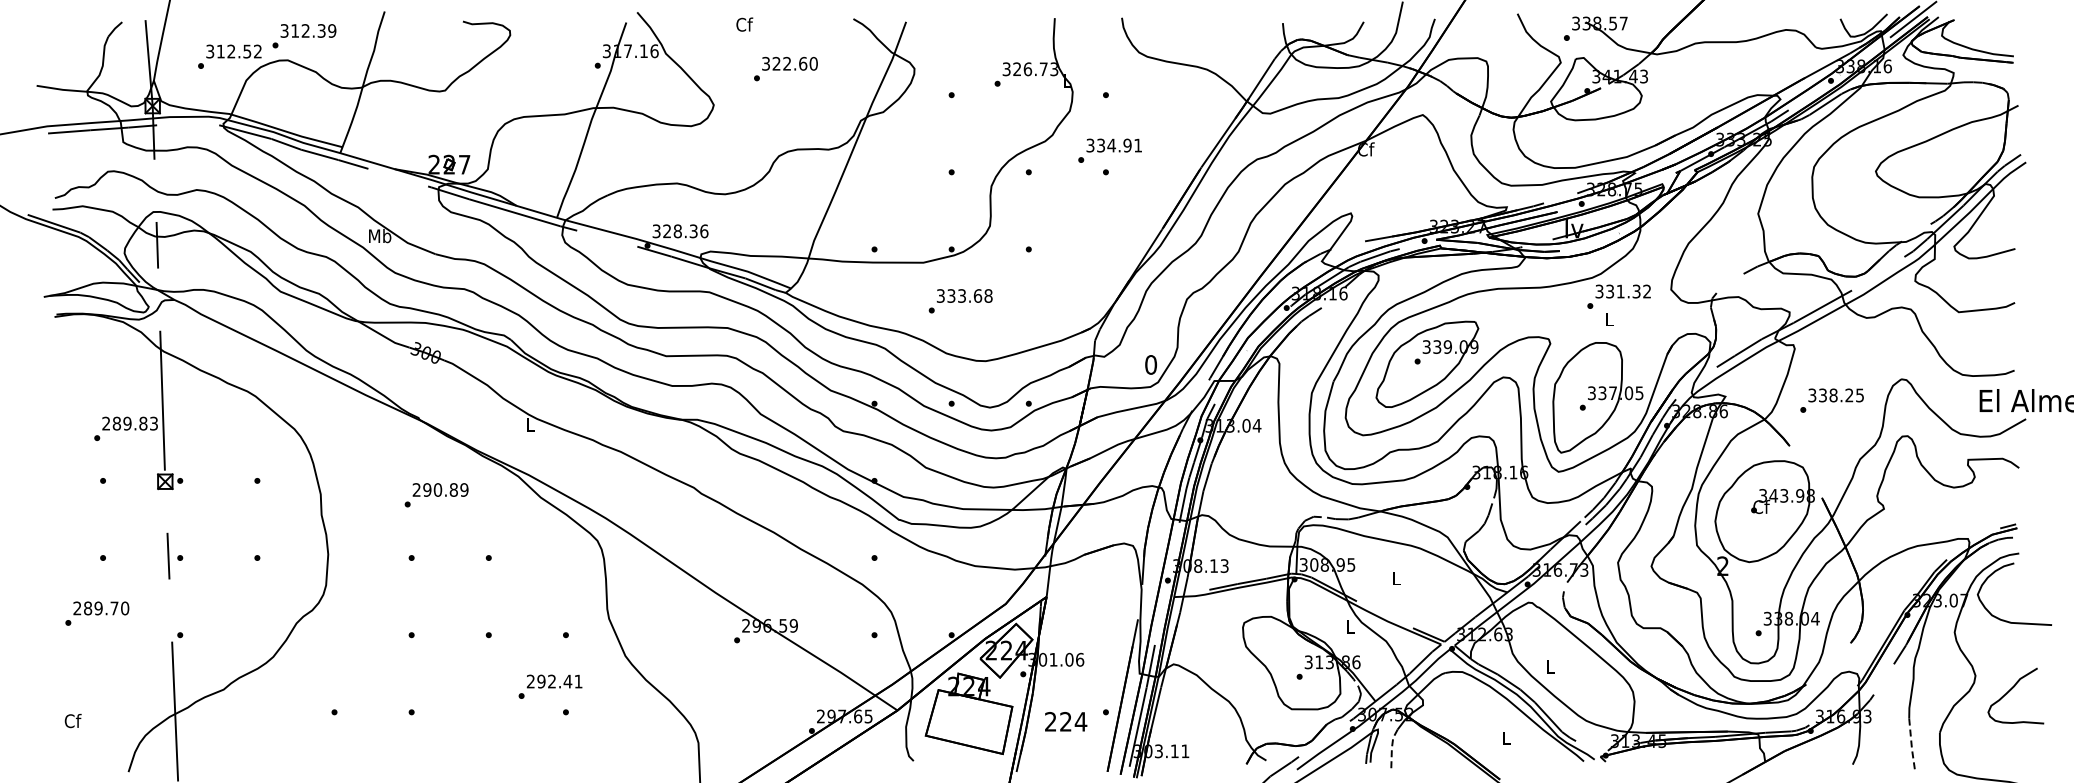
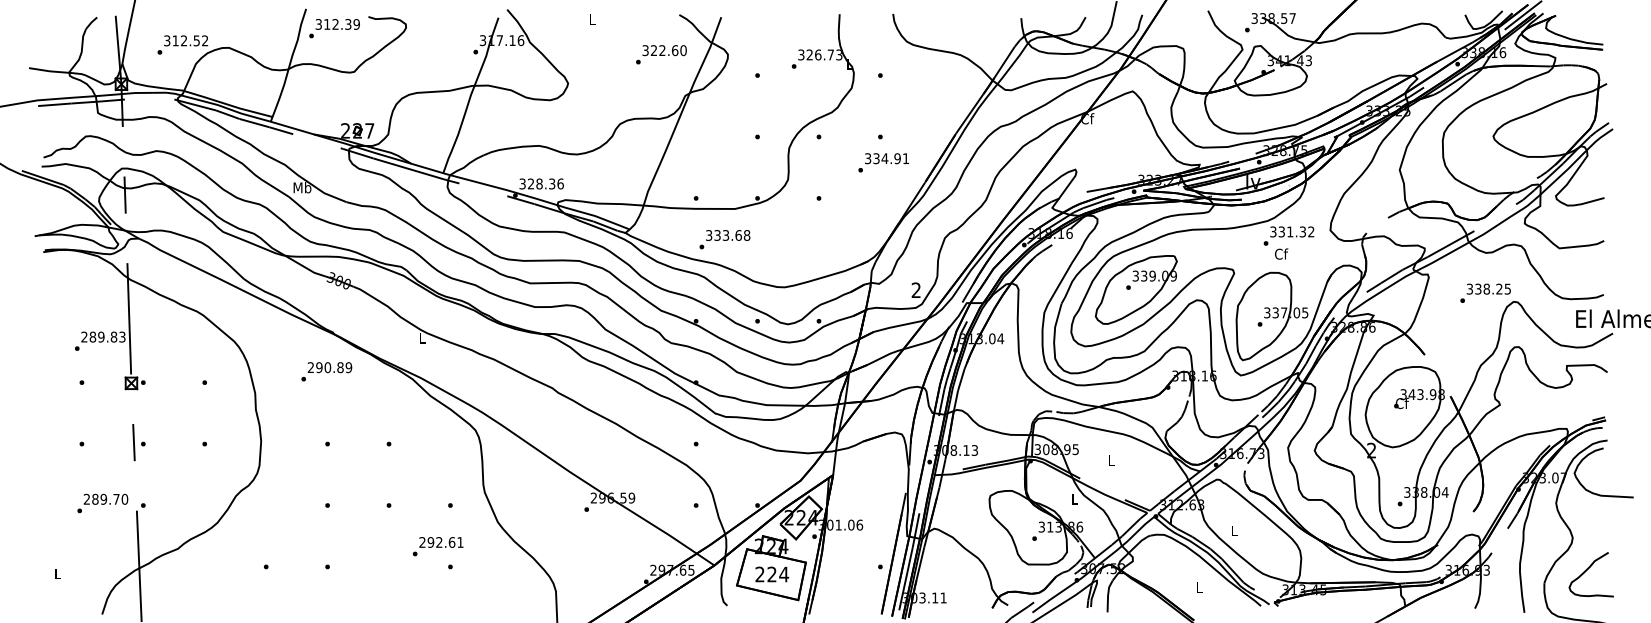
text: (744, 24) -> (592, 19), Cf -> L
text: (304, 36) -> (334, 28), moved
text: (785, 68) -> (661, 54), moved
text: (1109, 150) -> (883, 162), moved
text: (960, 301) -> (724, 239), moved
text: (1609, 319) -> (1281, 254), L -> Cf
text: (1151, 364) -> (916, 290), 0 -> 2
text: (1831, 400) -> (1485, 293), moved
text: (436, 495) -> (326, 372), moved
text: (97, 613) -> (102, 503), moved
text: (567, 681) -> (451, 542), 292.41 -> 292.61
curve: (2011, 690) -> (1587, 570), moved
text: (72, 720) -> (57, 573), Cf -> L
text: (1066, 721) -> (772, 574), moved
line: (1911, 745) -> (1521, 593), dashed -> solid
line: (1391, 748) -> (1107, 595), dashed -> solid

